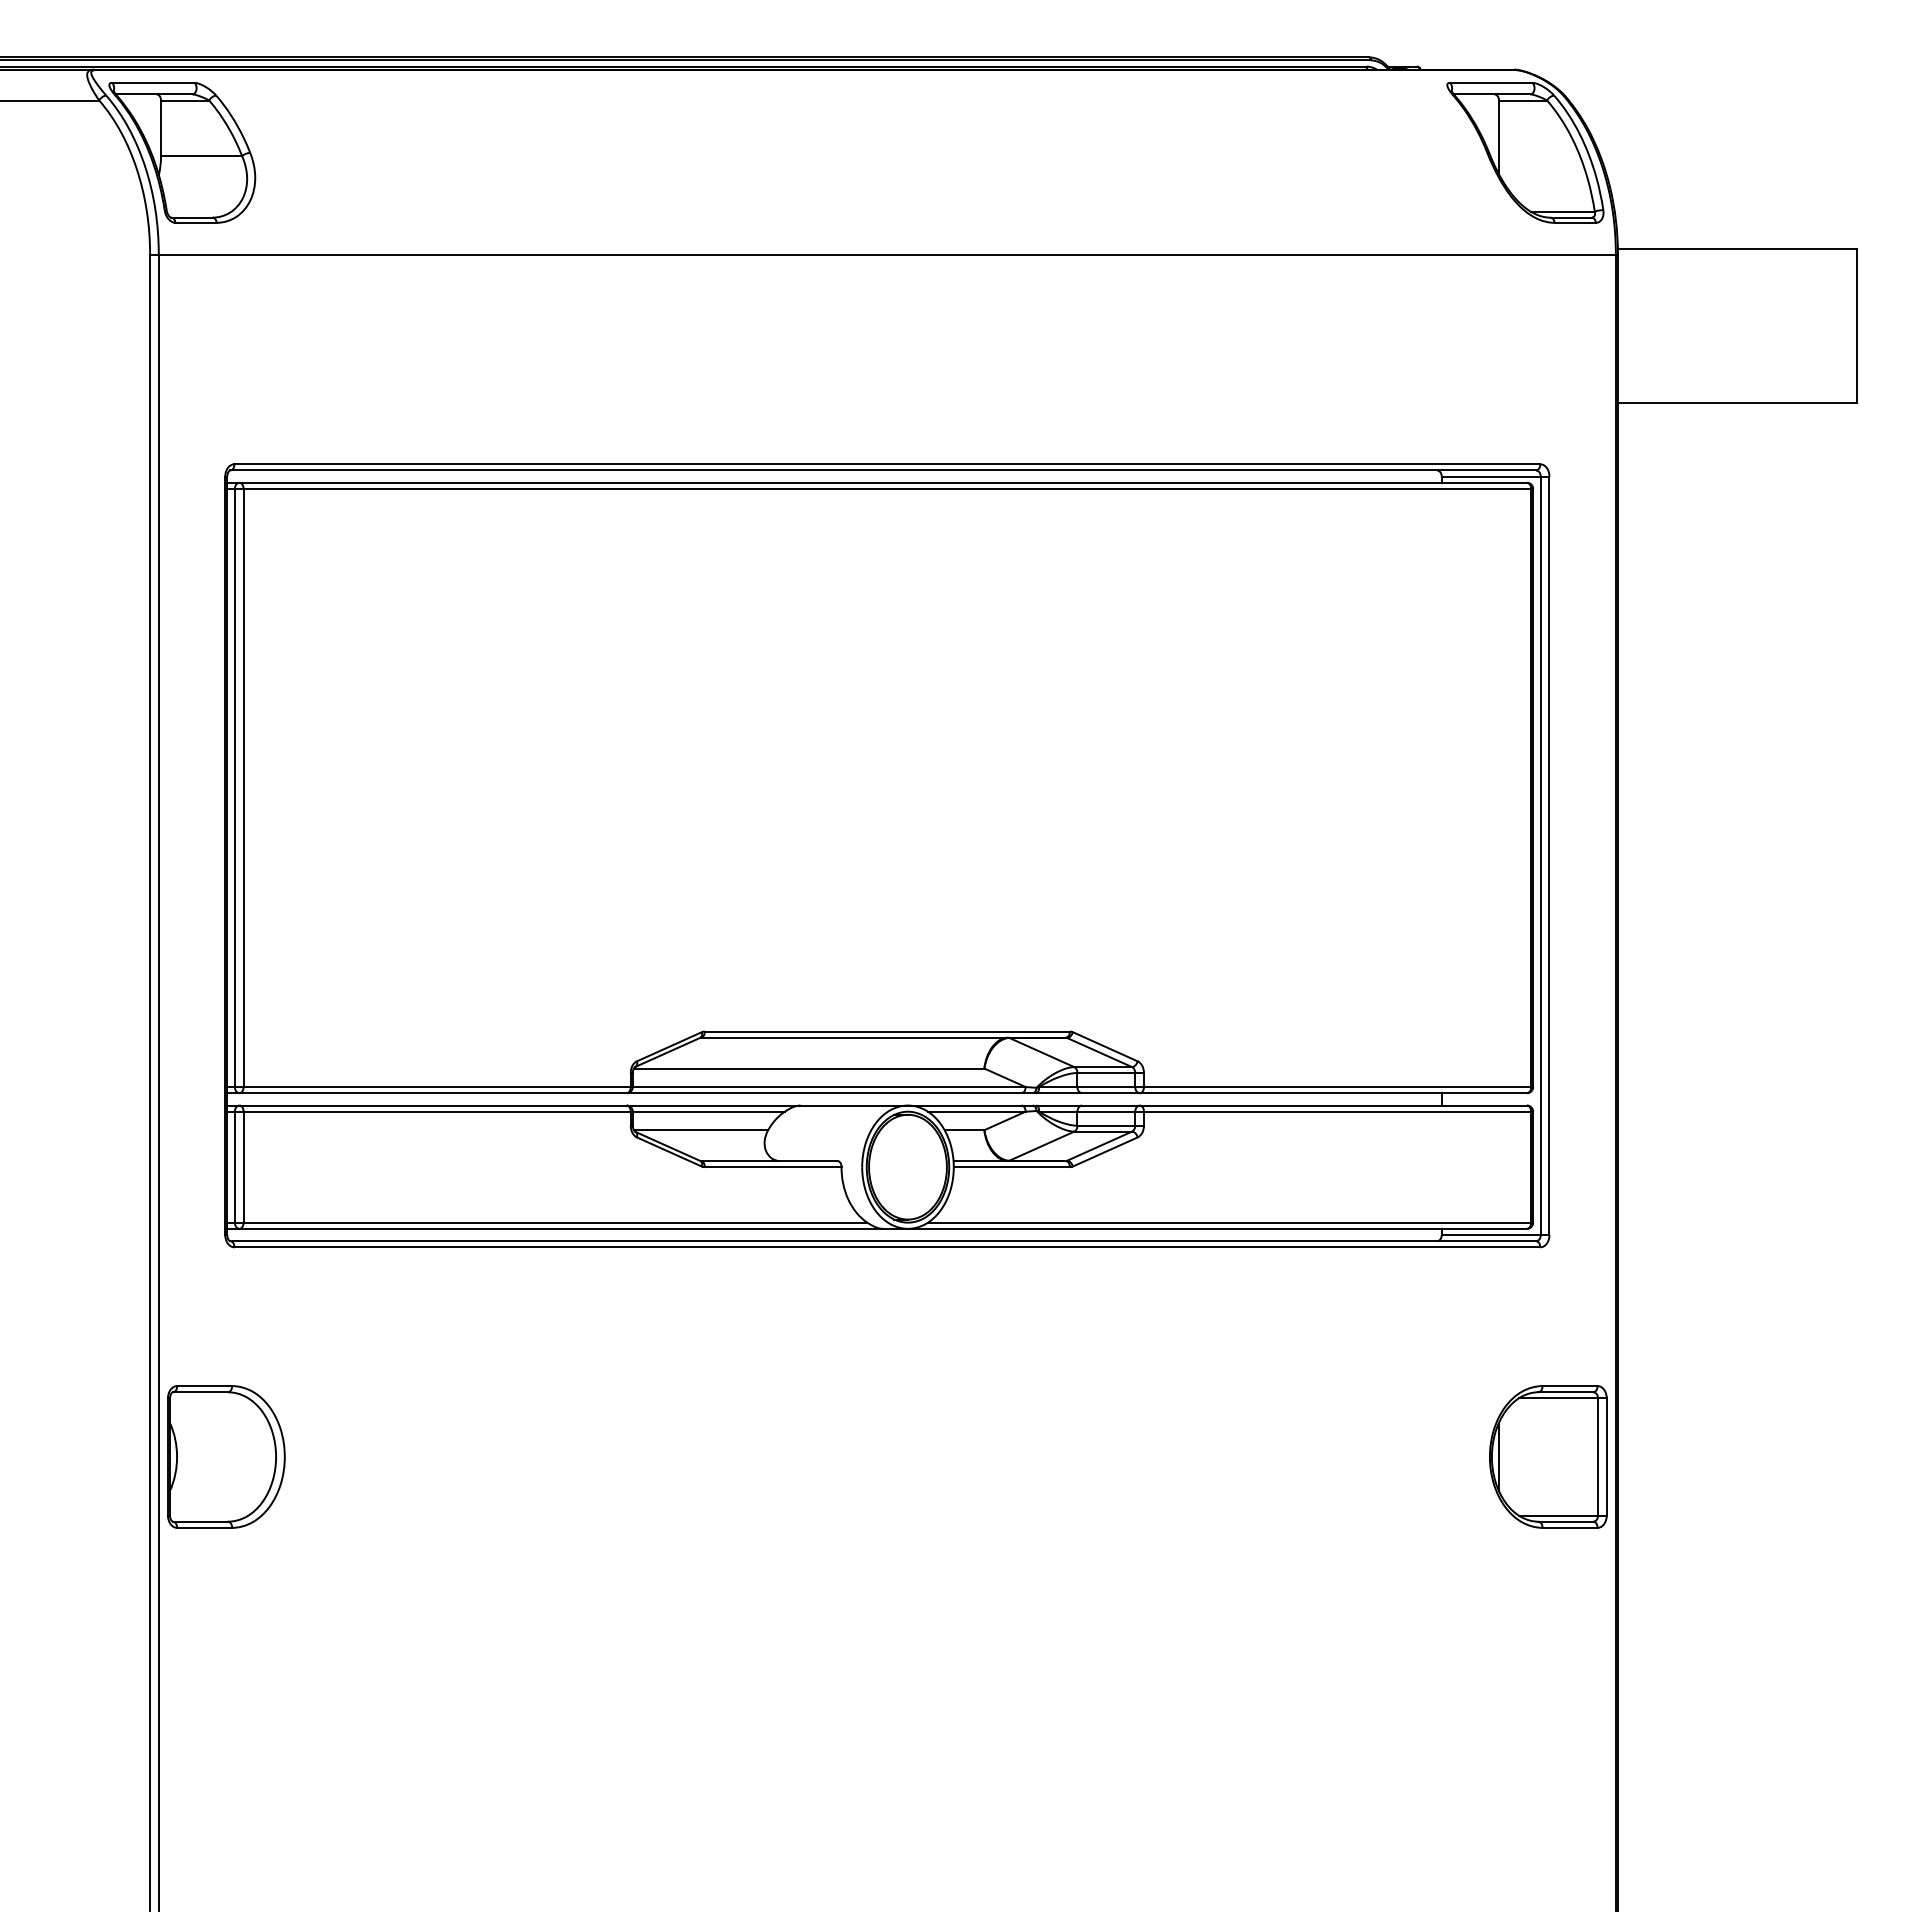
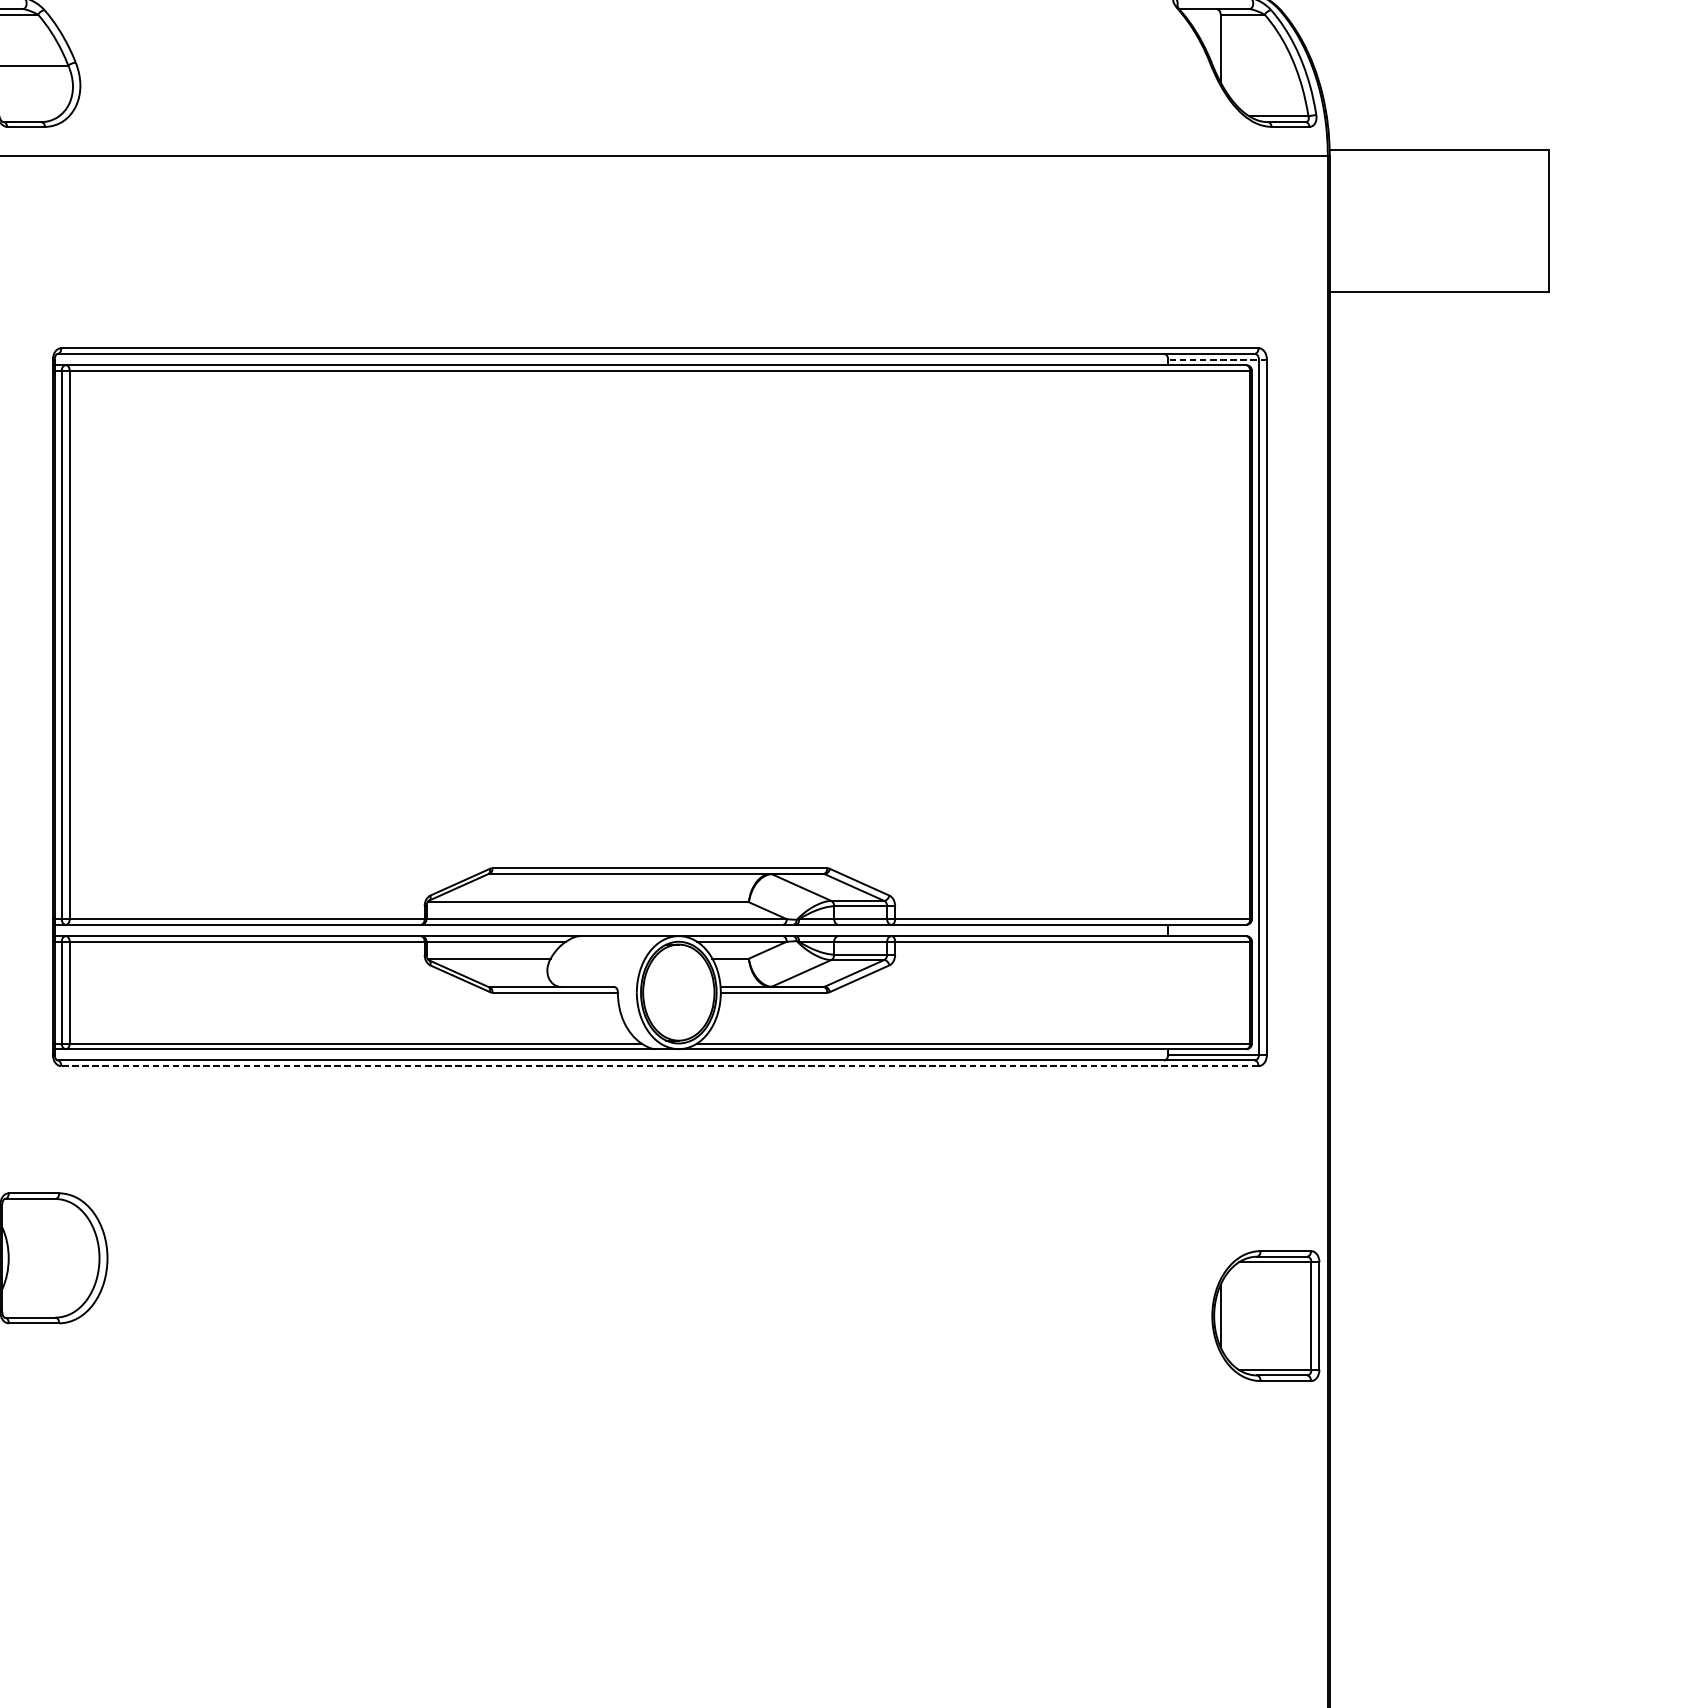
line: (1495, 476) -> (1217, 359), solid -> dashed
line: (887, 1247) -> (660, 1066), solid -> dashed
part: (1548, 1456) -> (1266, 1315), moved

